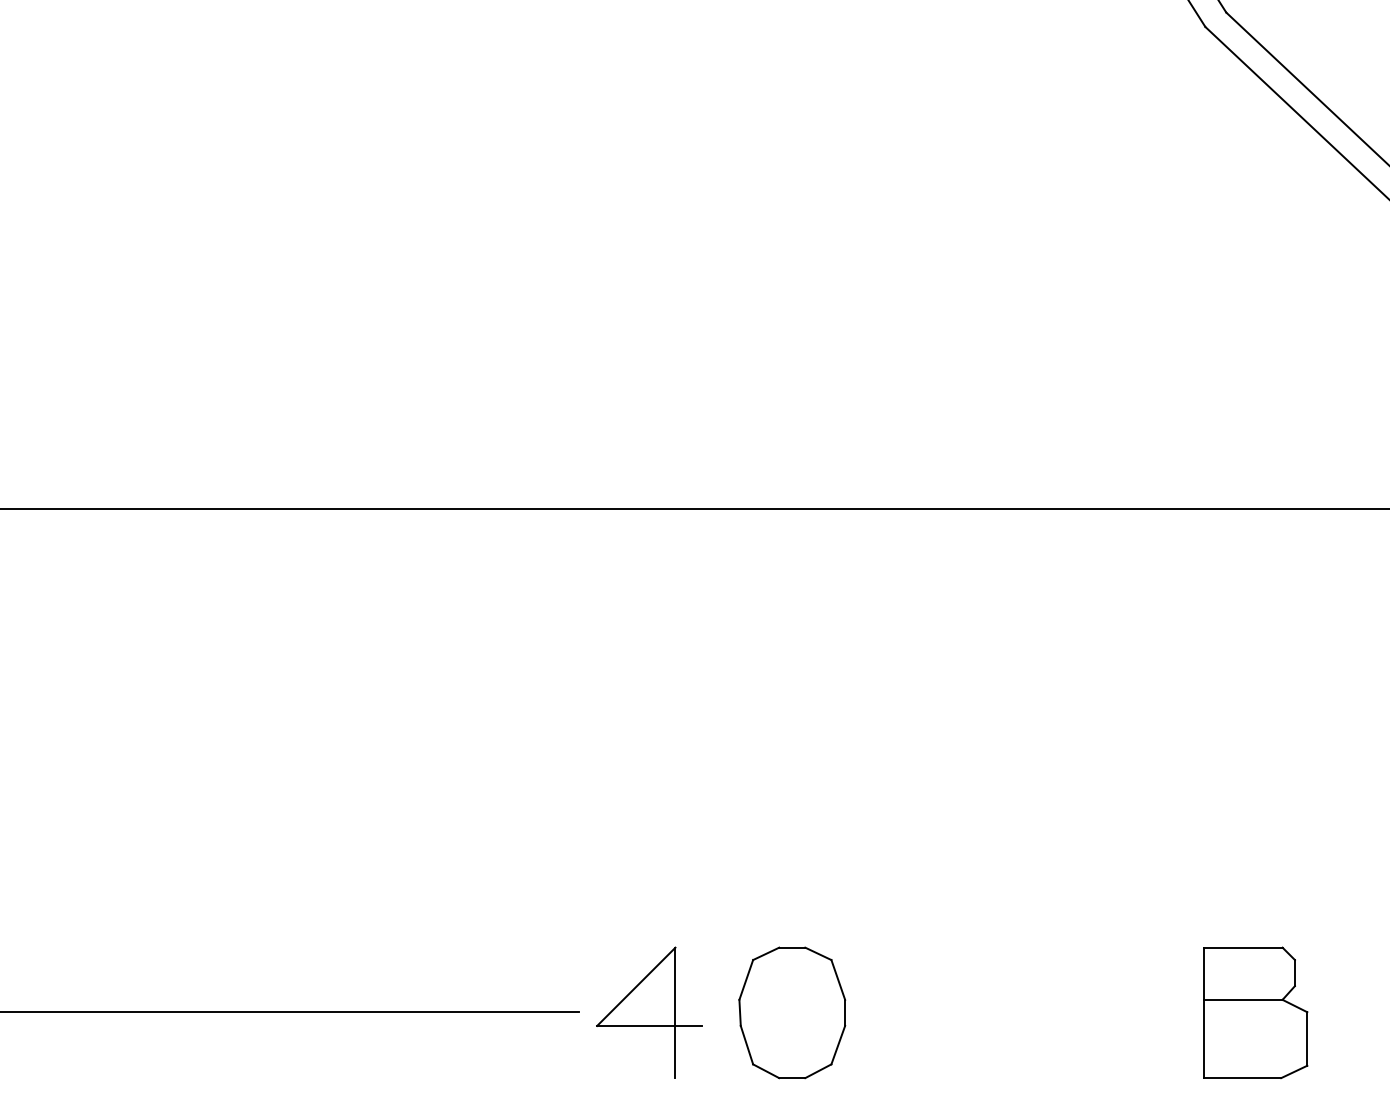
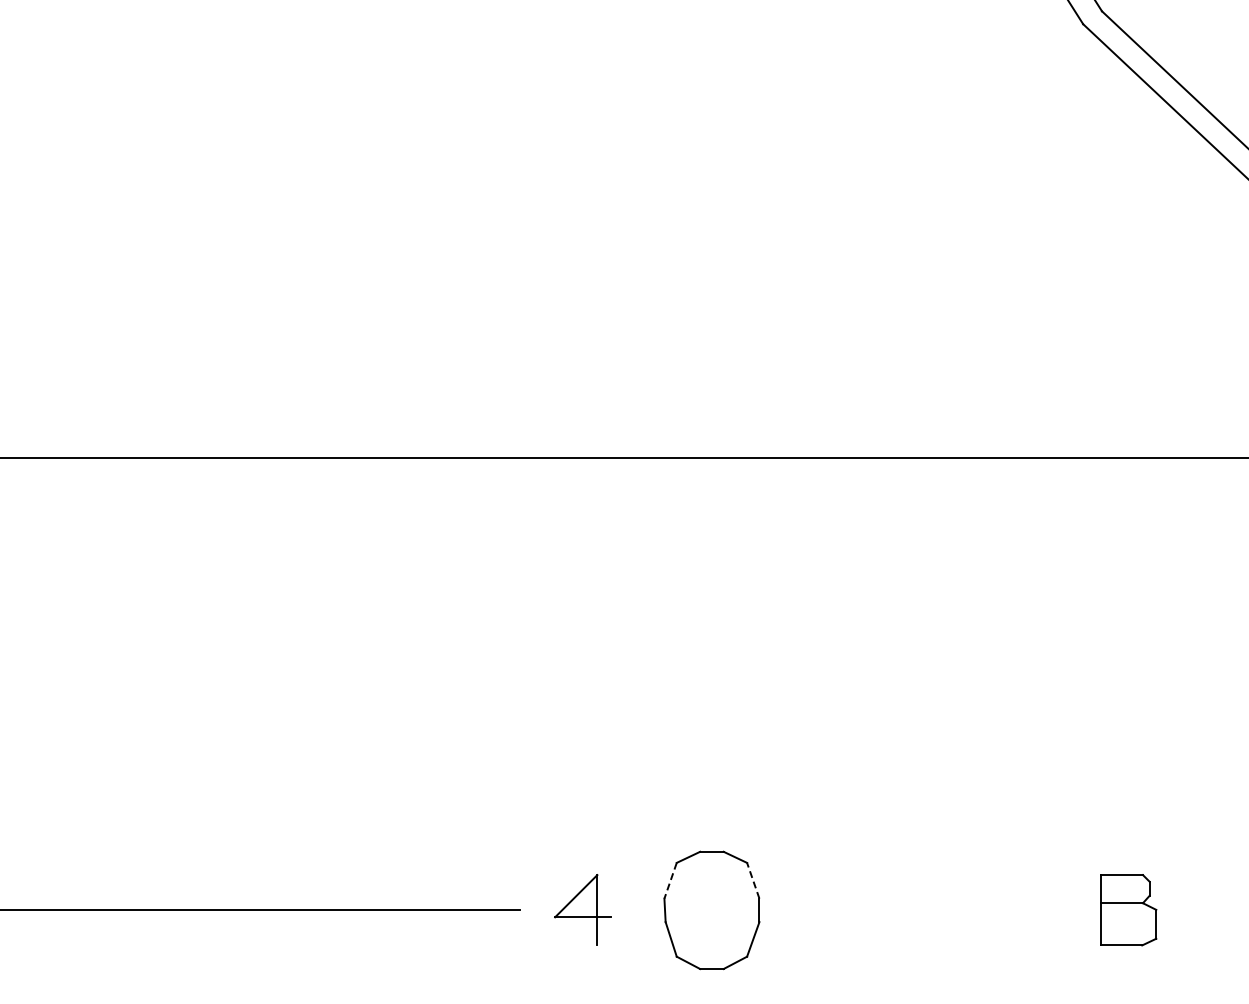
line: (746, 979) -> (670, 880), solid -> dashed
line: (838, 979) -> (753, 880), solid -> dashed
part: (648, 1011) -> (582, 909), size x0.6
part: (1255, 1011) -> (1128, 909), size x0.6

